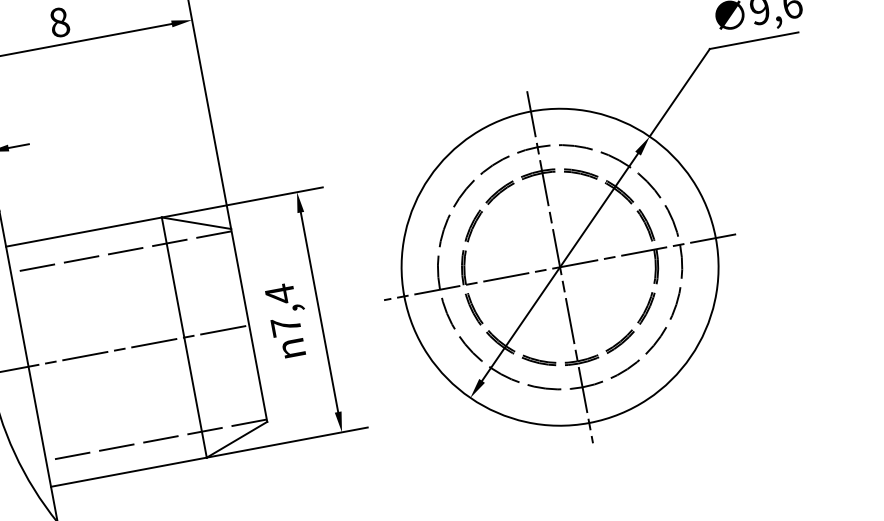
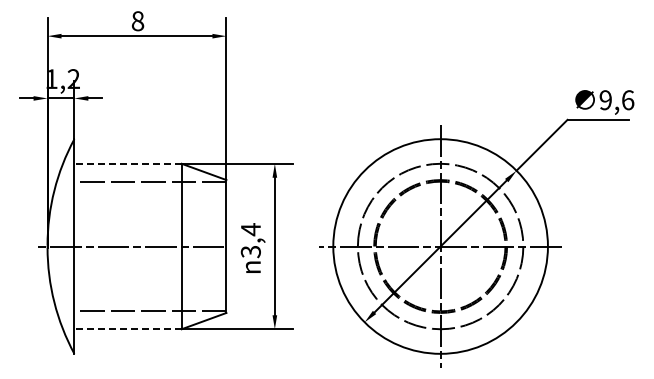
line: (84, 231) -> (128, 163), solid -> dashed
text: (285, 326) -> (250, 251), 7,4 -> 3,4
line: (129, 472) -> (128, 329), solid -> dashed

